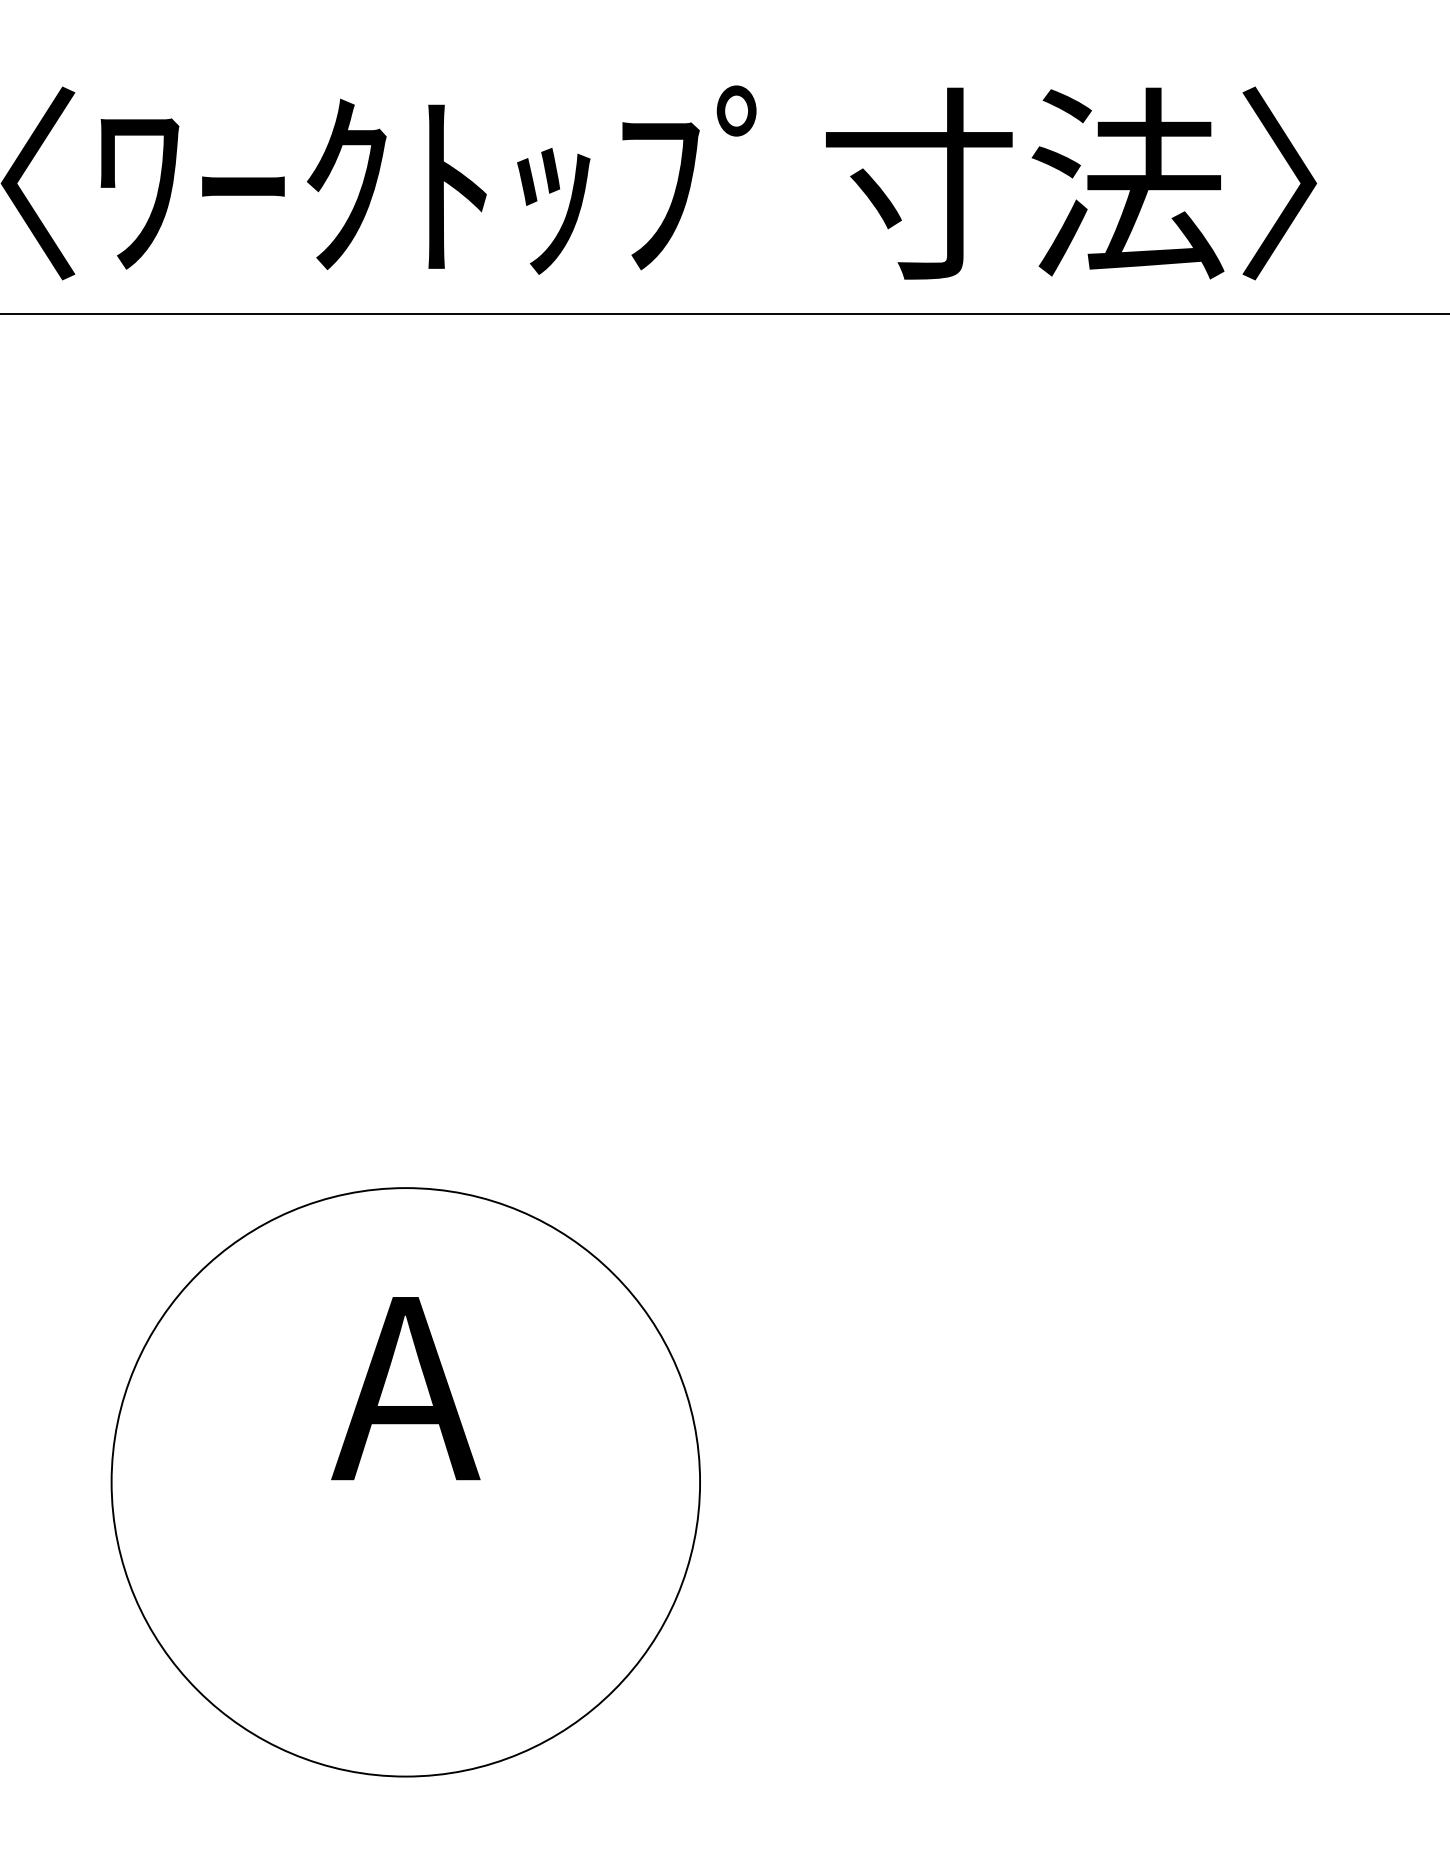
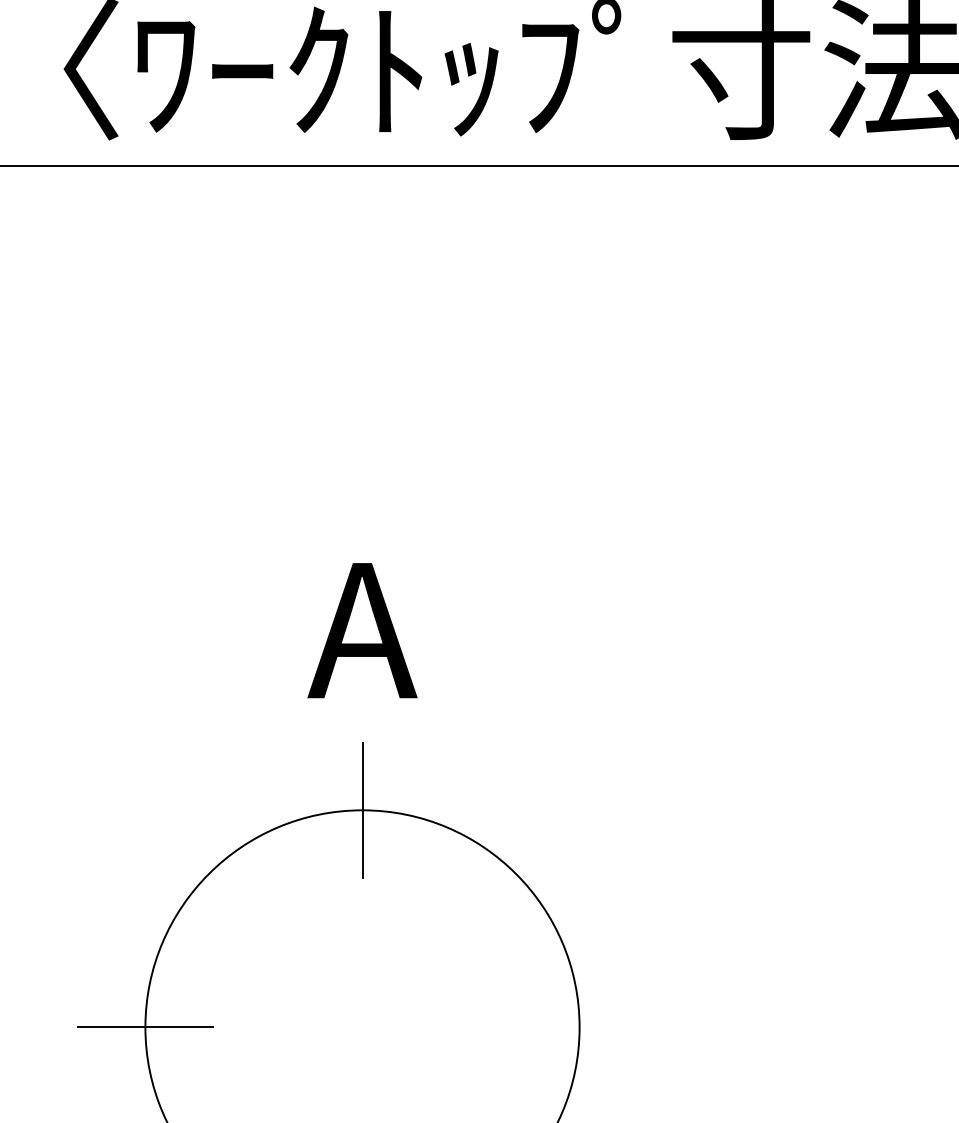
line: (405, 1187) -> (362, 809), added
text: (405, 1388) -> (362, 630), moved
line: (111, 1482) -> (145, 1027), added

